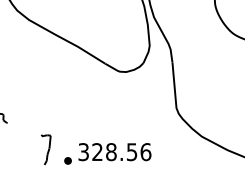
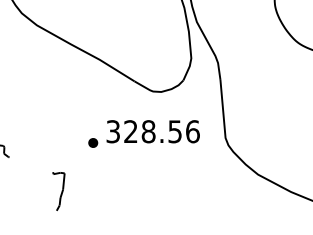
text: (107, 153) -> (143, 133), moved

